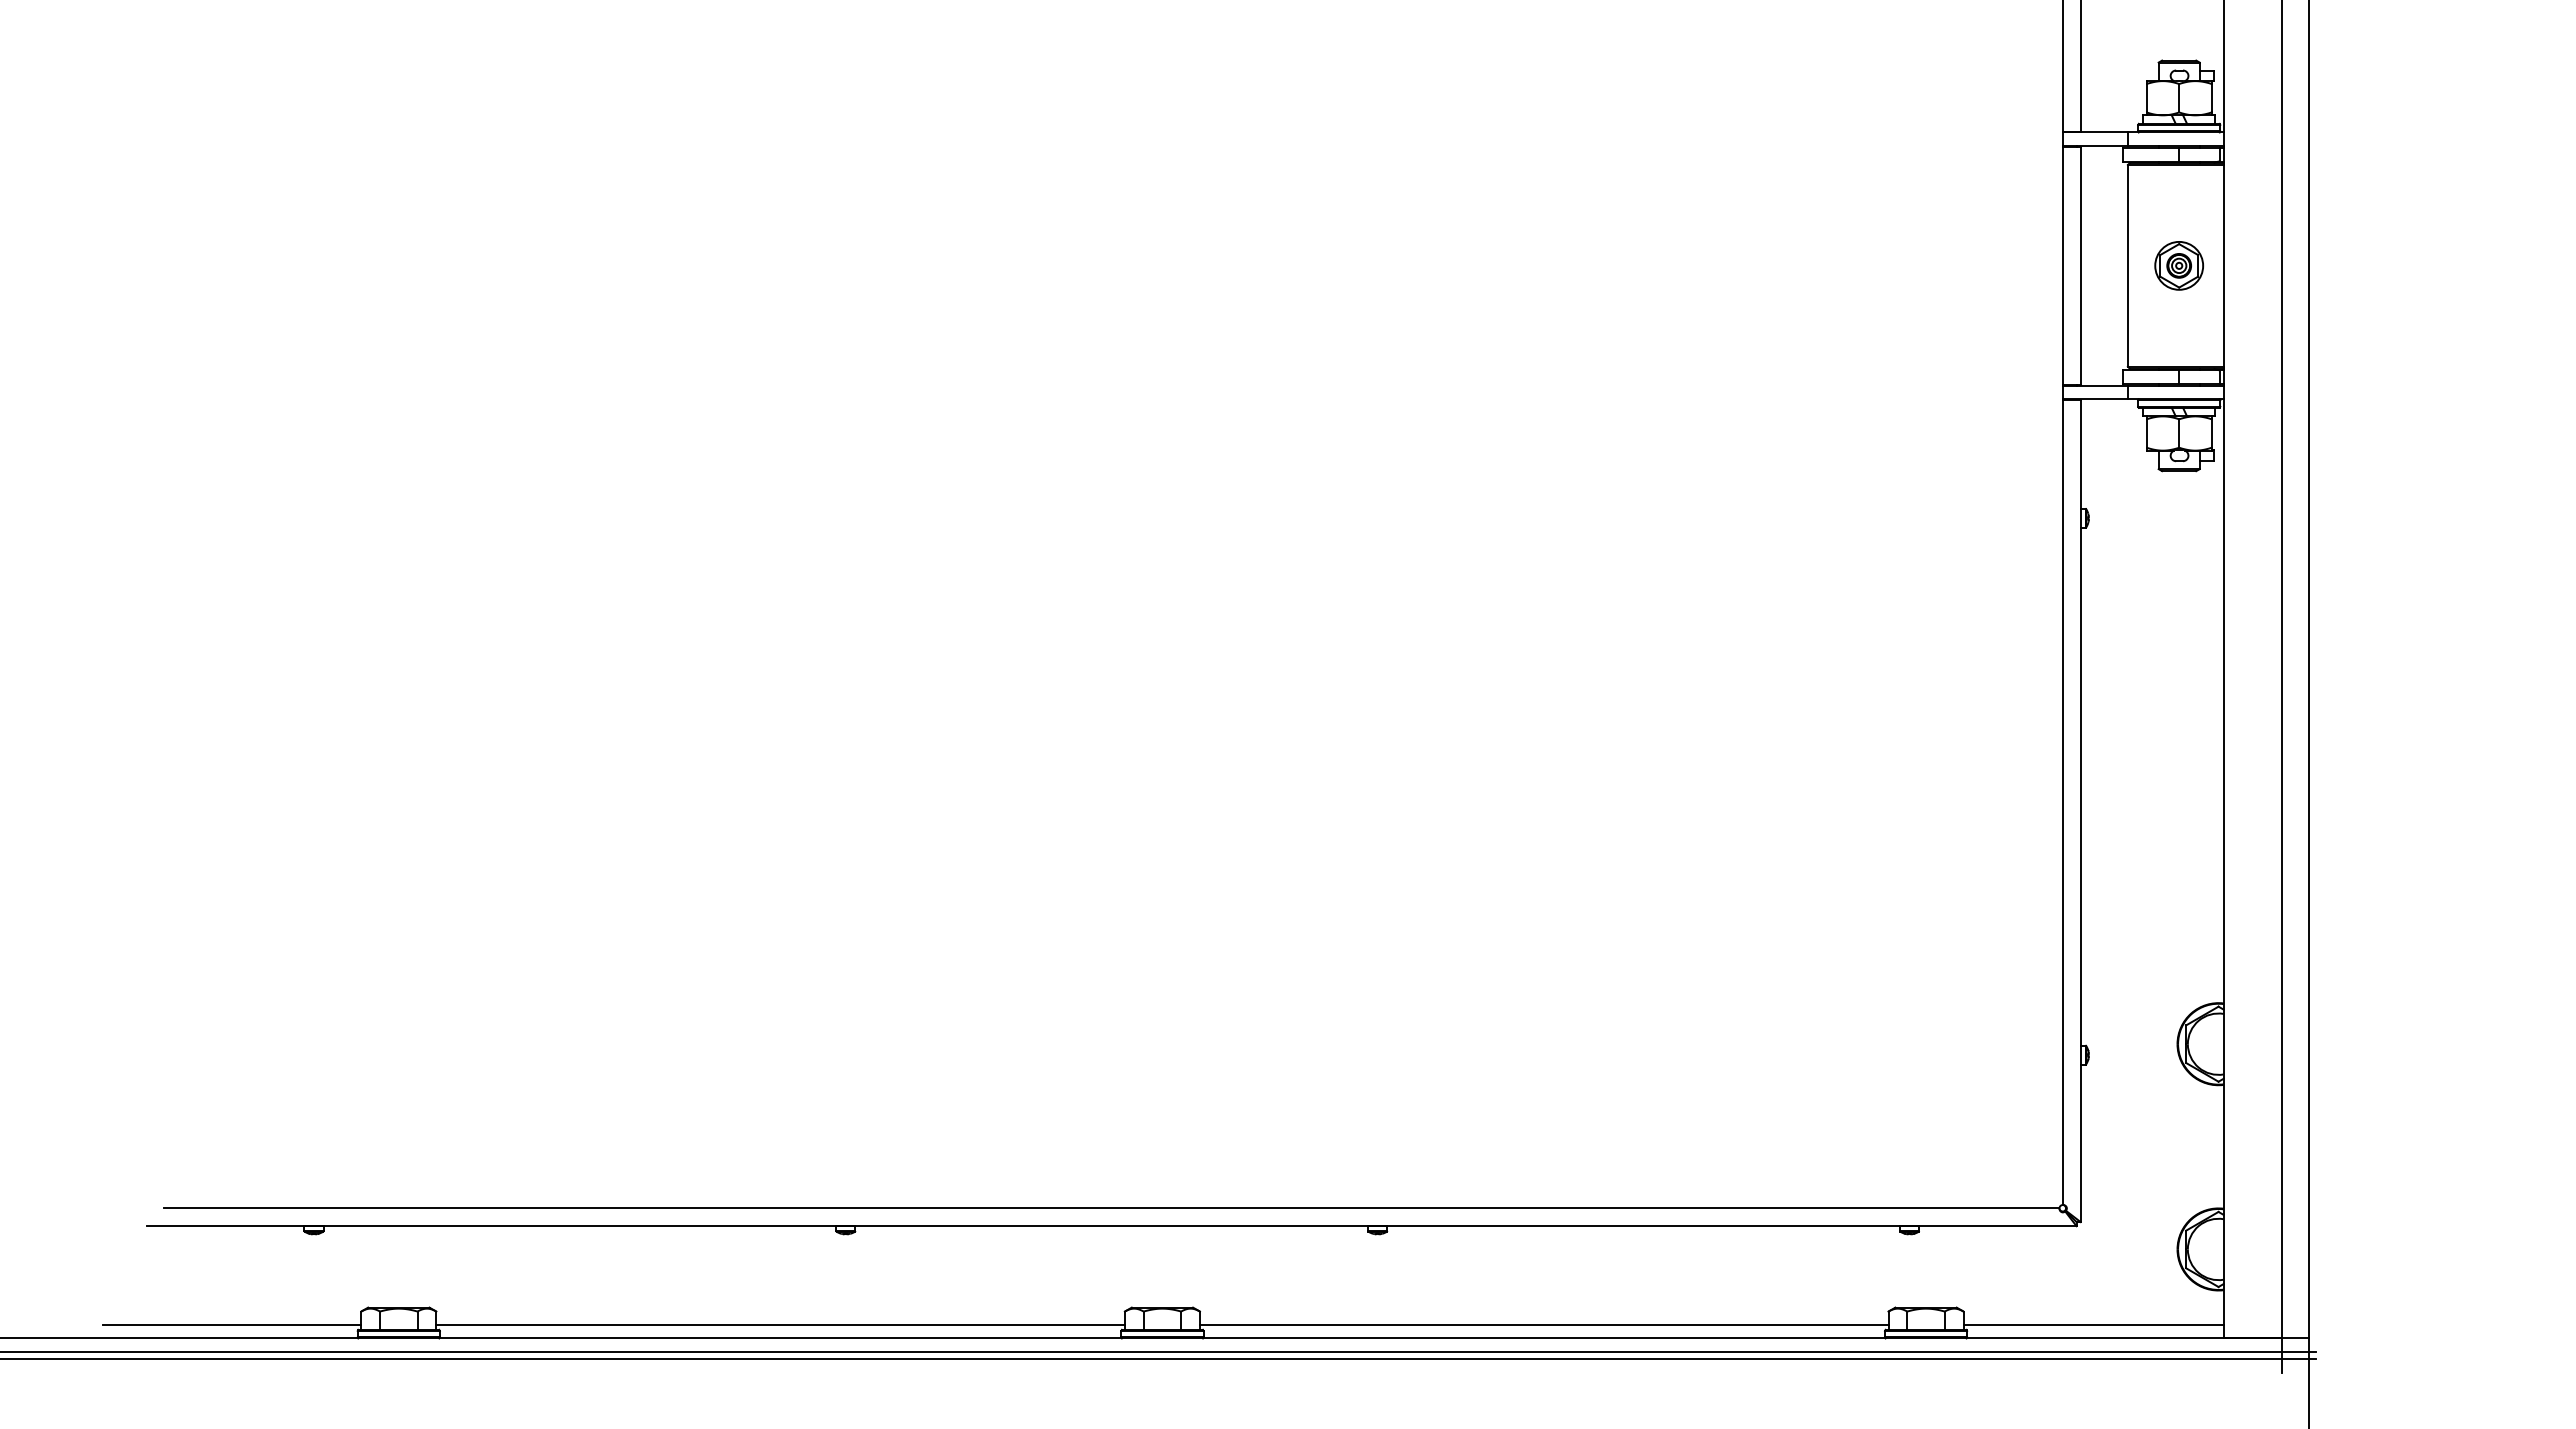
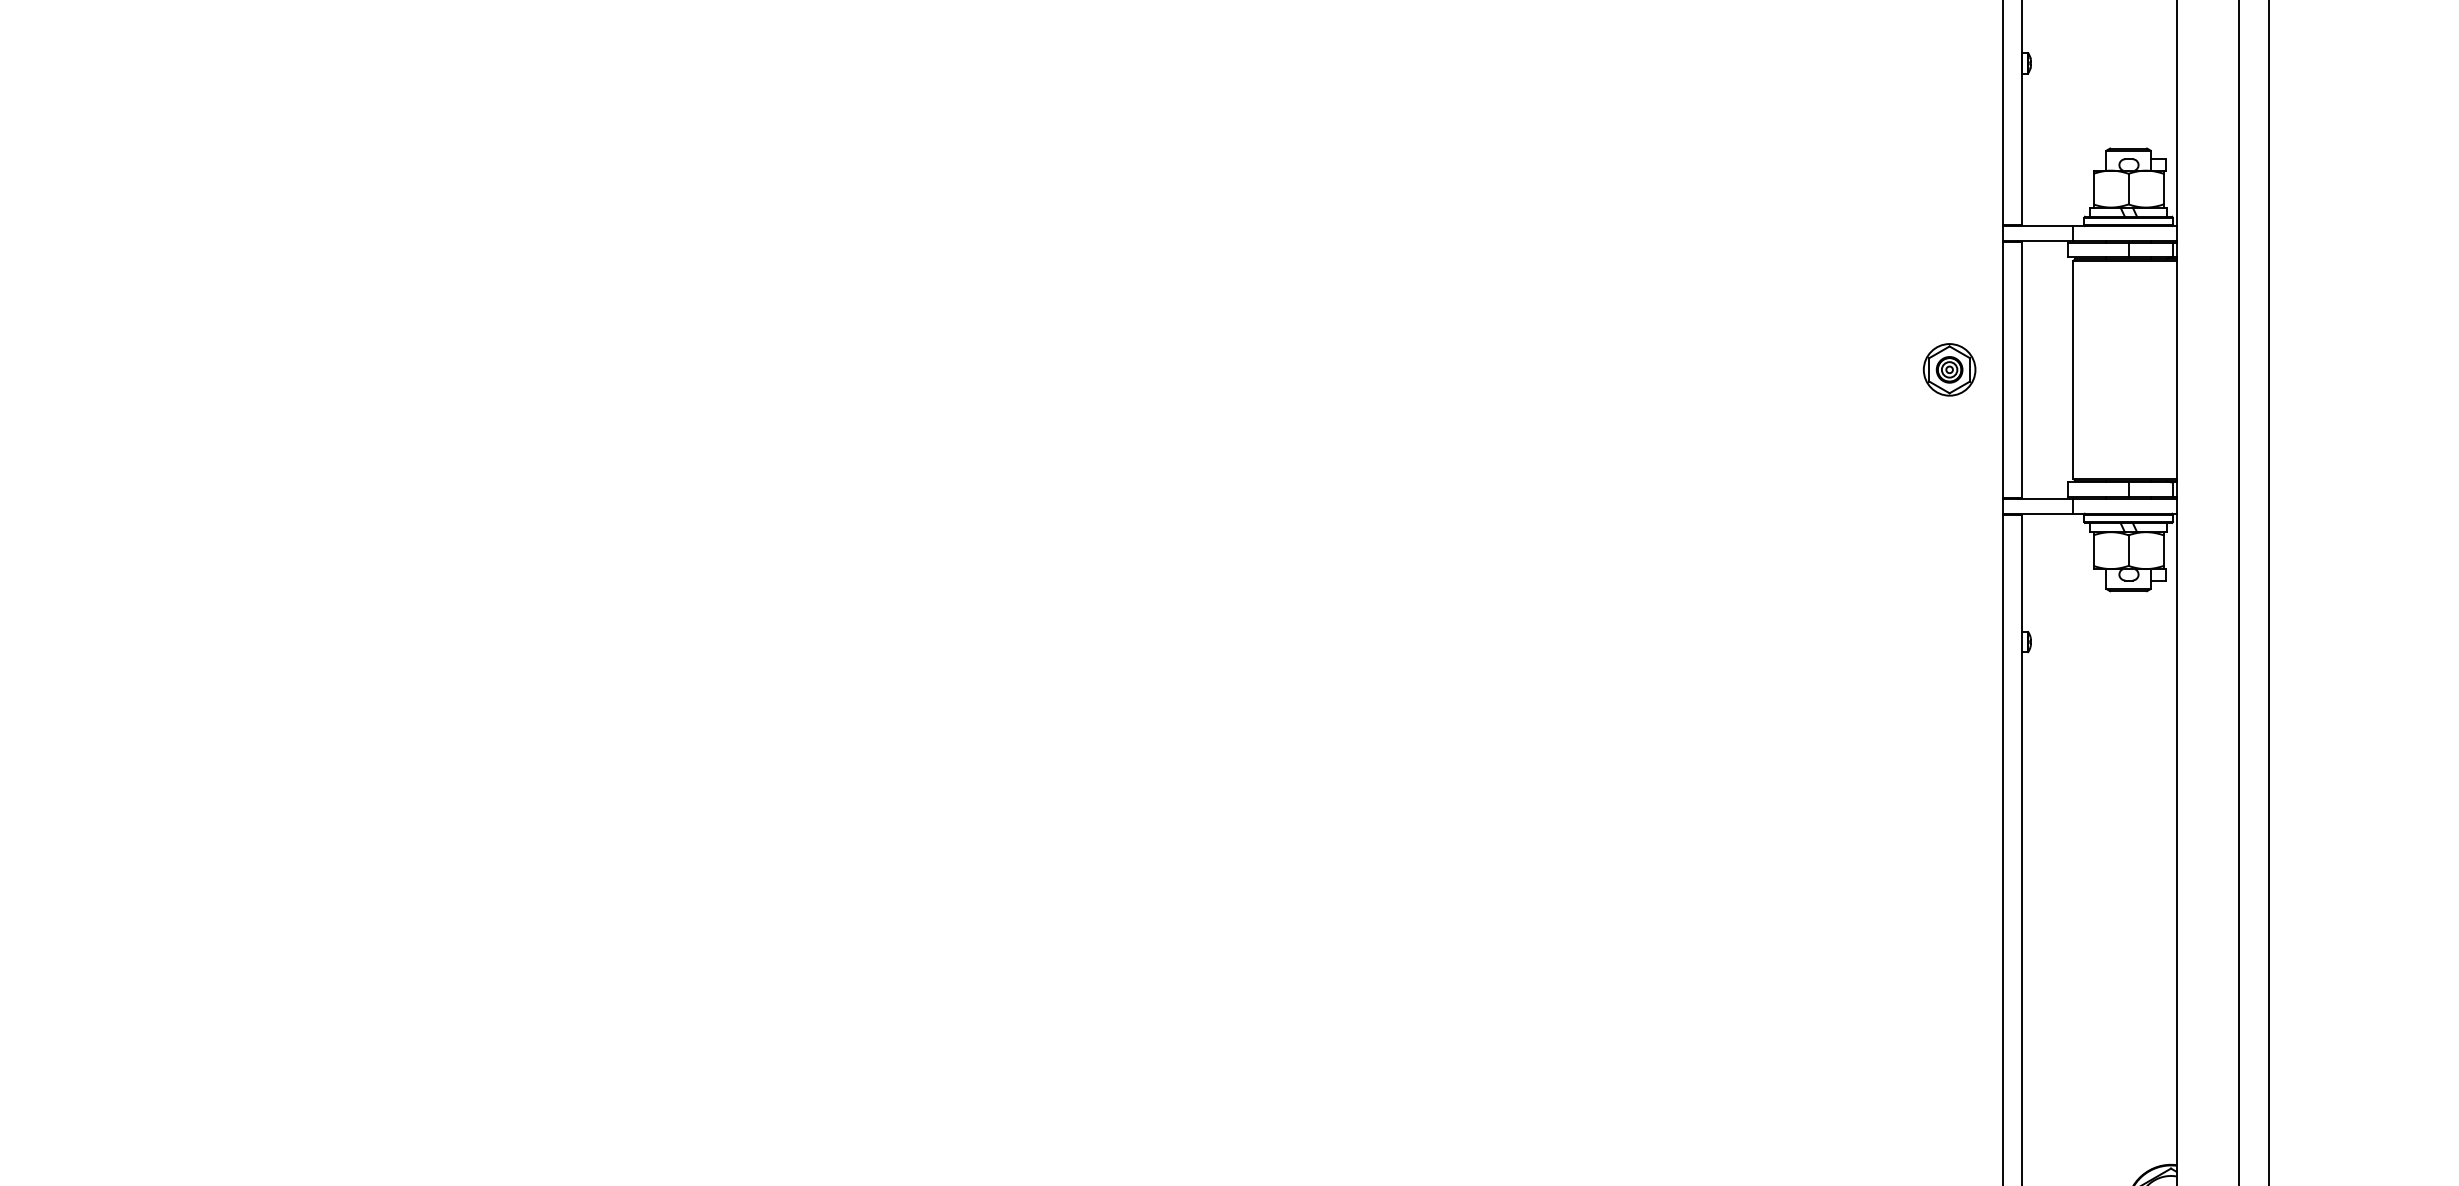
part: (2178, 265) -> (1948, 369), moved

